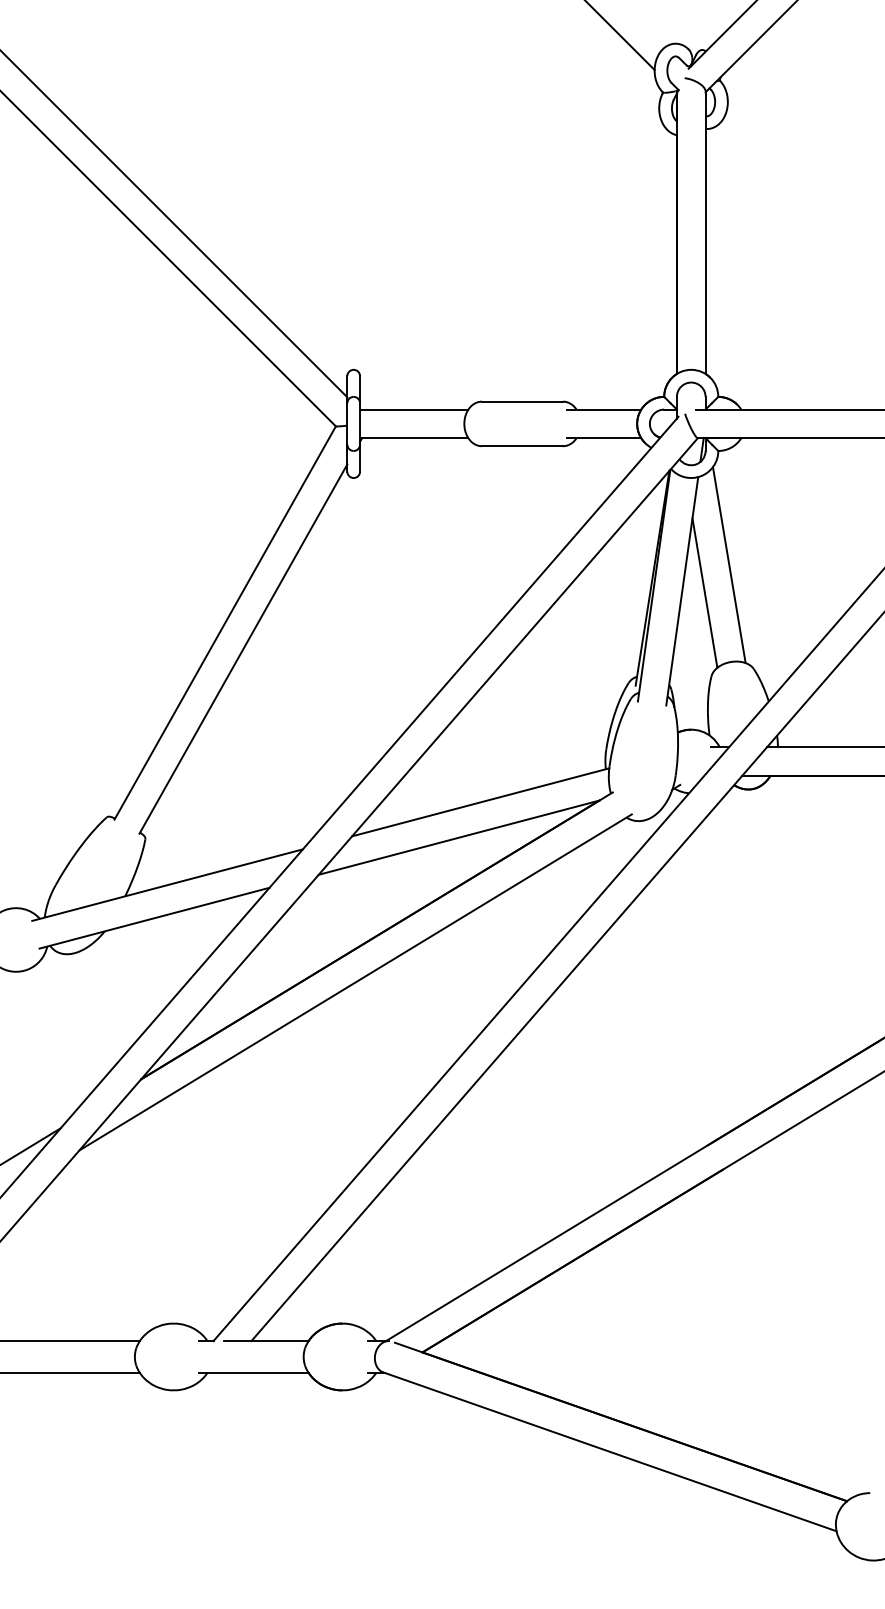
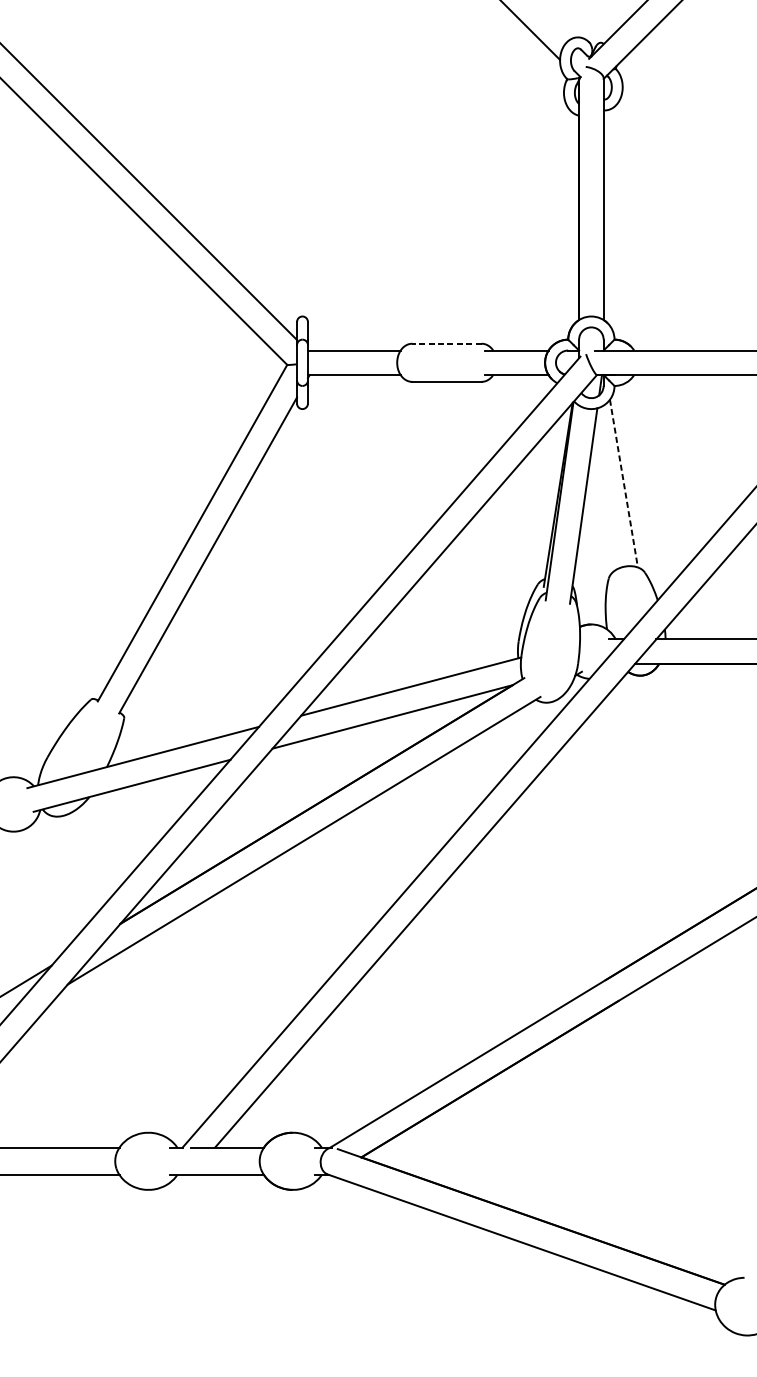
line: (522, 401) -> (446, 343), solid -> dashed
line: (729, 565) -> (624, 483), solid -> dashed
line: (704, 592) -> (602, 507), removed

